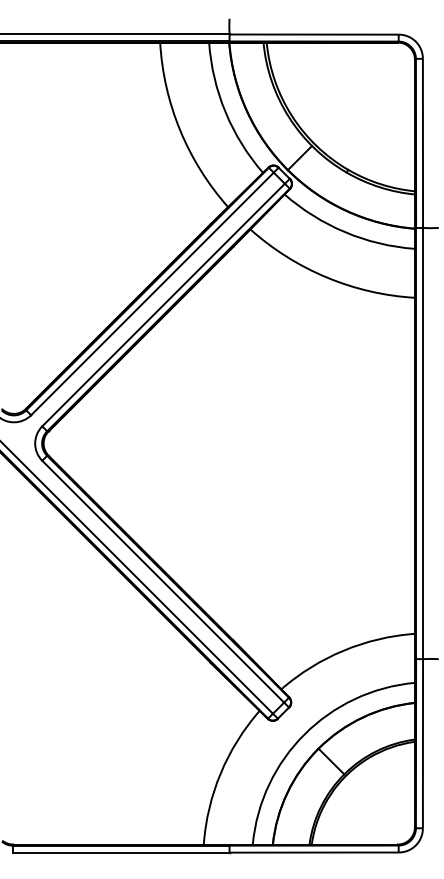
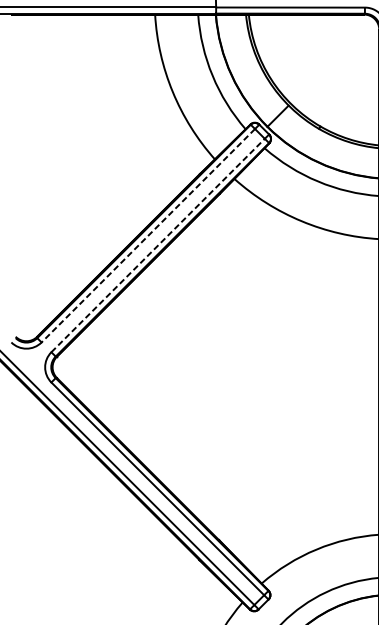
line: (152, 293) -> (148, 235), solid -> dashed
line: (163, 305) -> (158, 245), solid -> dashed

